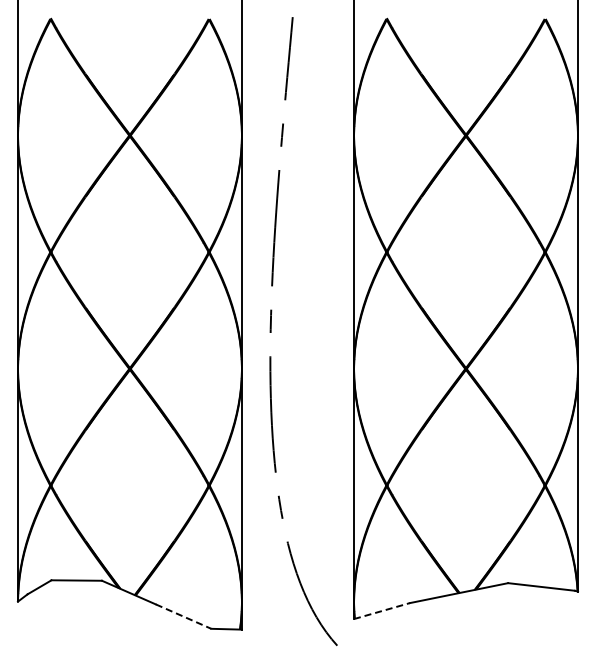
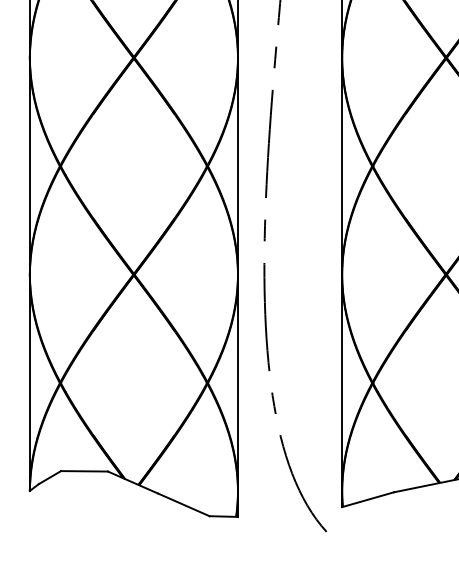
line: (382, 610) -> (368, 499), dashed -> solid
line: (184, 616) -> (184, 504), dashed -> solid

